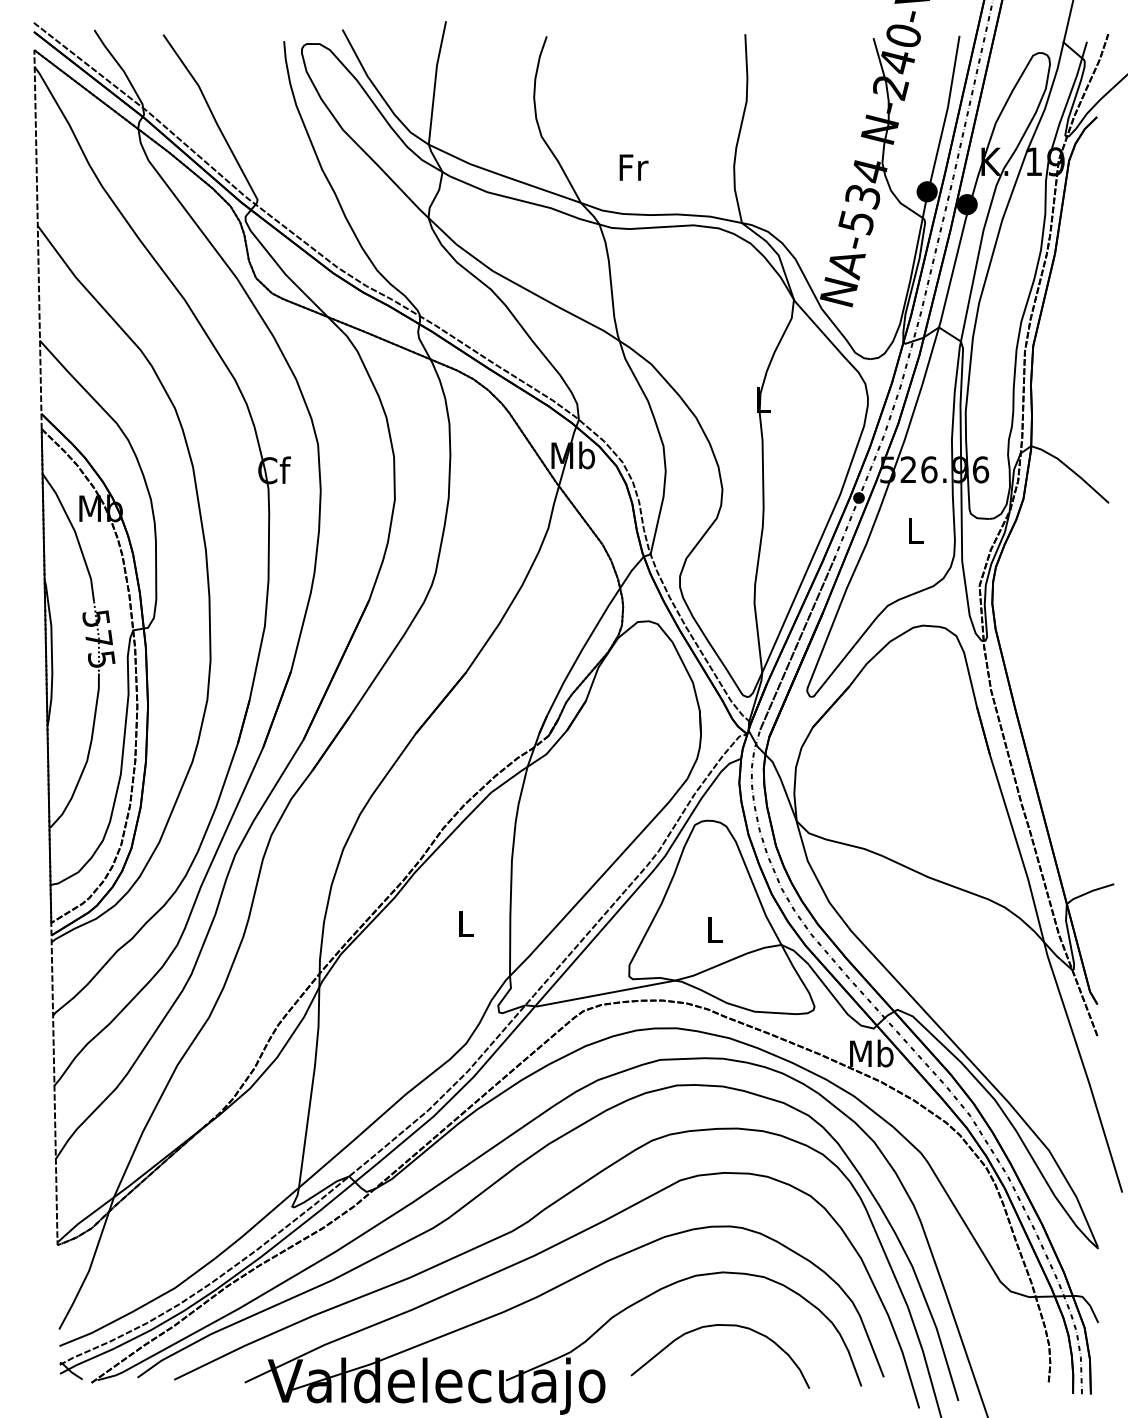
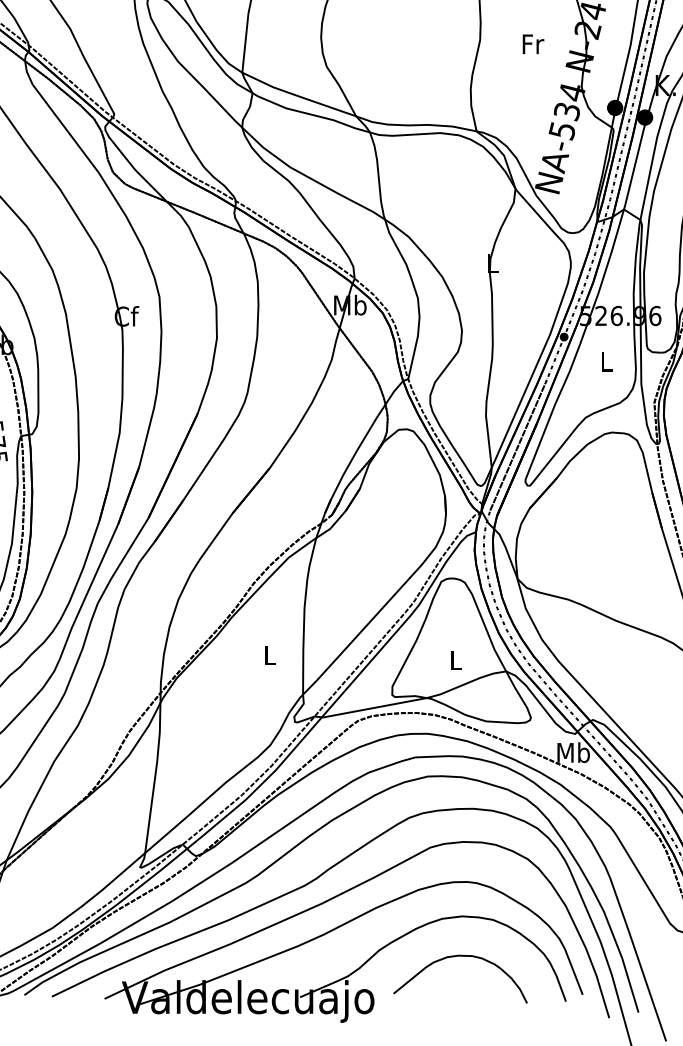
text: (633, 167) -> (533, 44), moved

